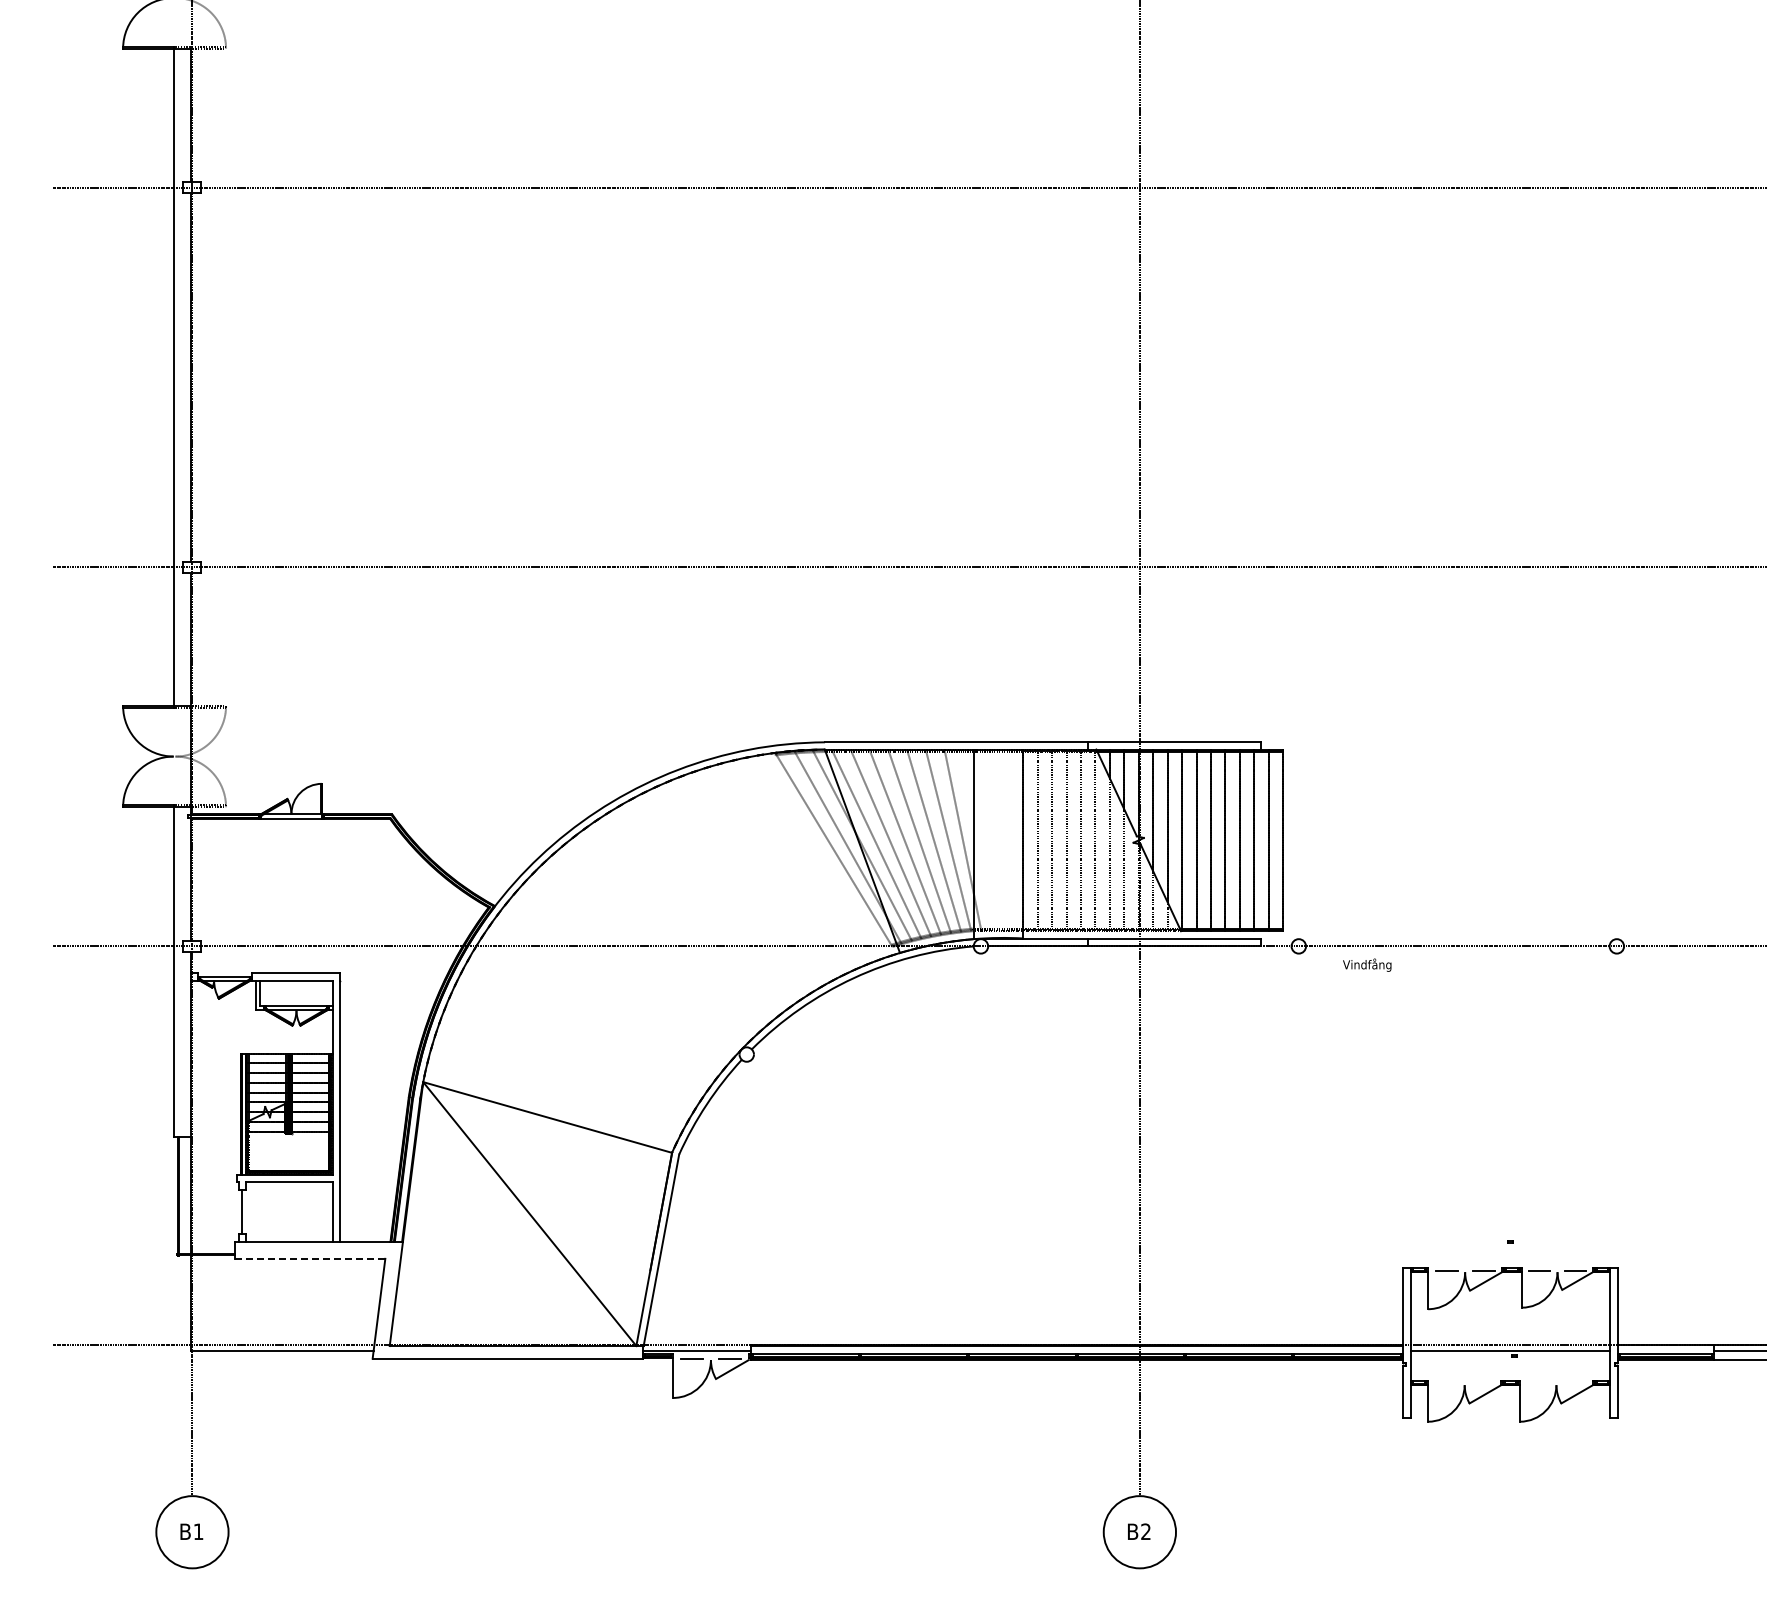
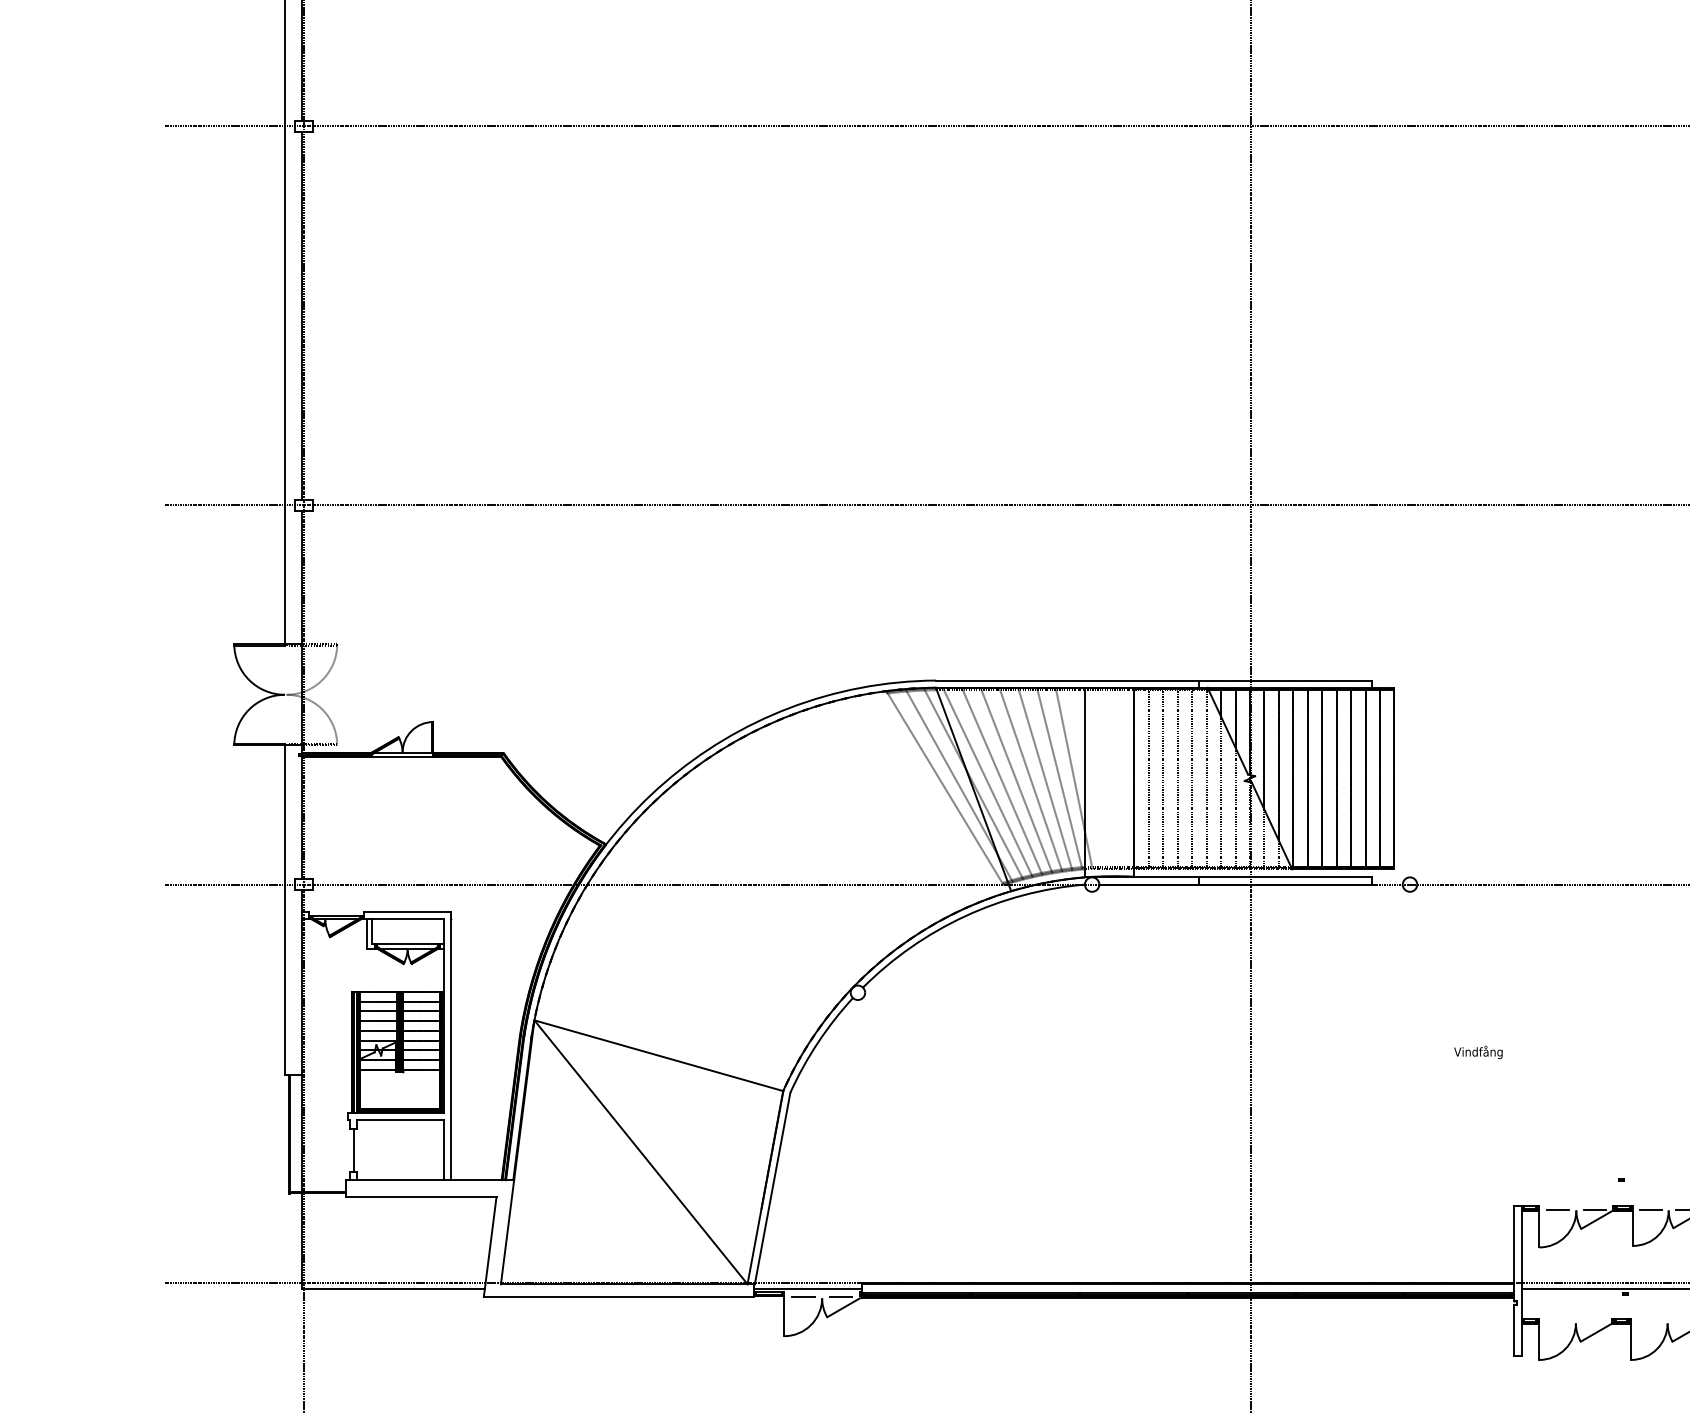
text: (1367, 964) -> (1478, 1051), moved
line: (310, 1258) -> (421, 1196), dashed -> solid

